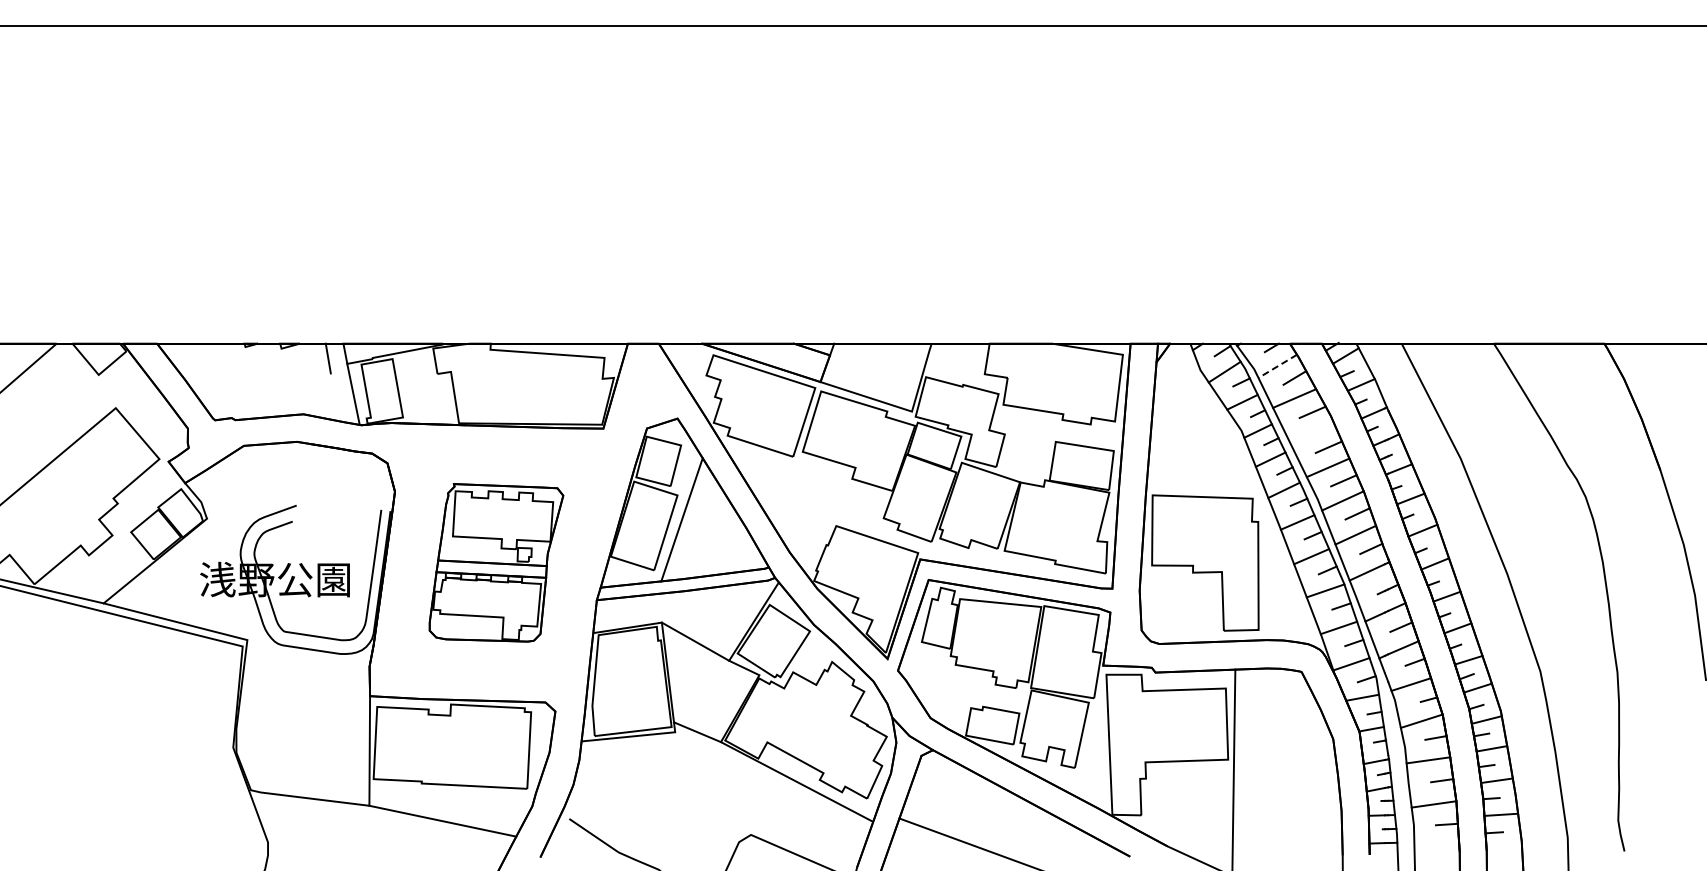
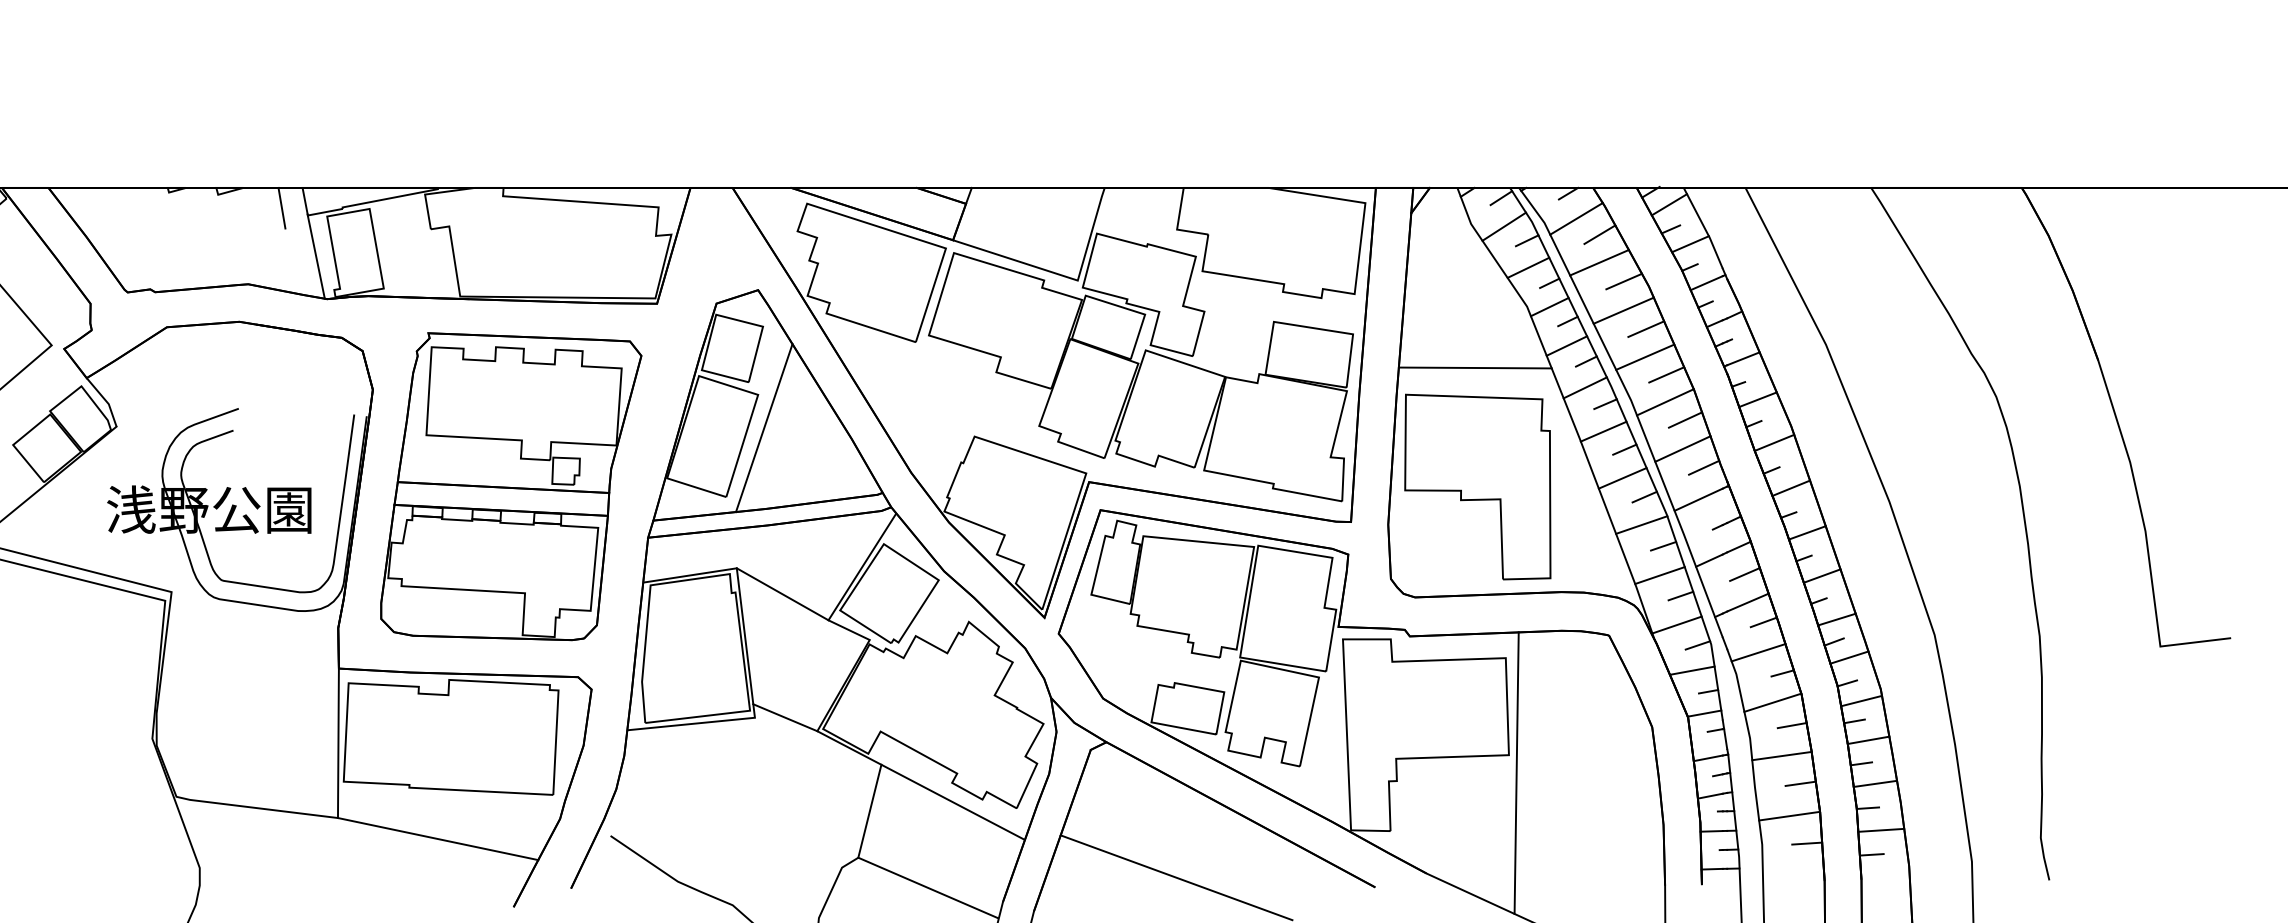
line: (1277, 366) -> (1576, 219), dashed -> solid
line: (1312, 433) -> (1623, 310), added
line: (1203, 475) -> (1475, 367), added
part: (496, 562) -> (511, 486), size x1.43
line: (759, 800) -> (869, 810), added

